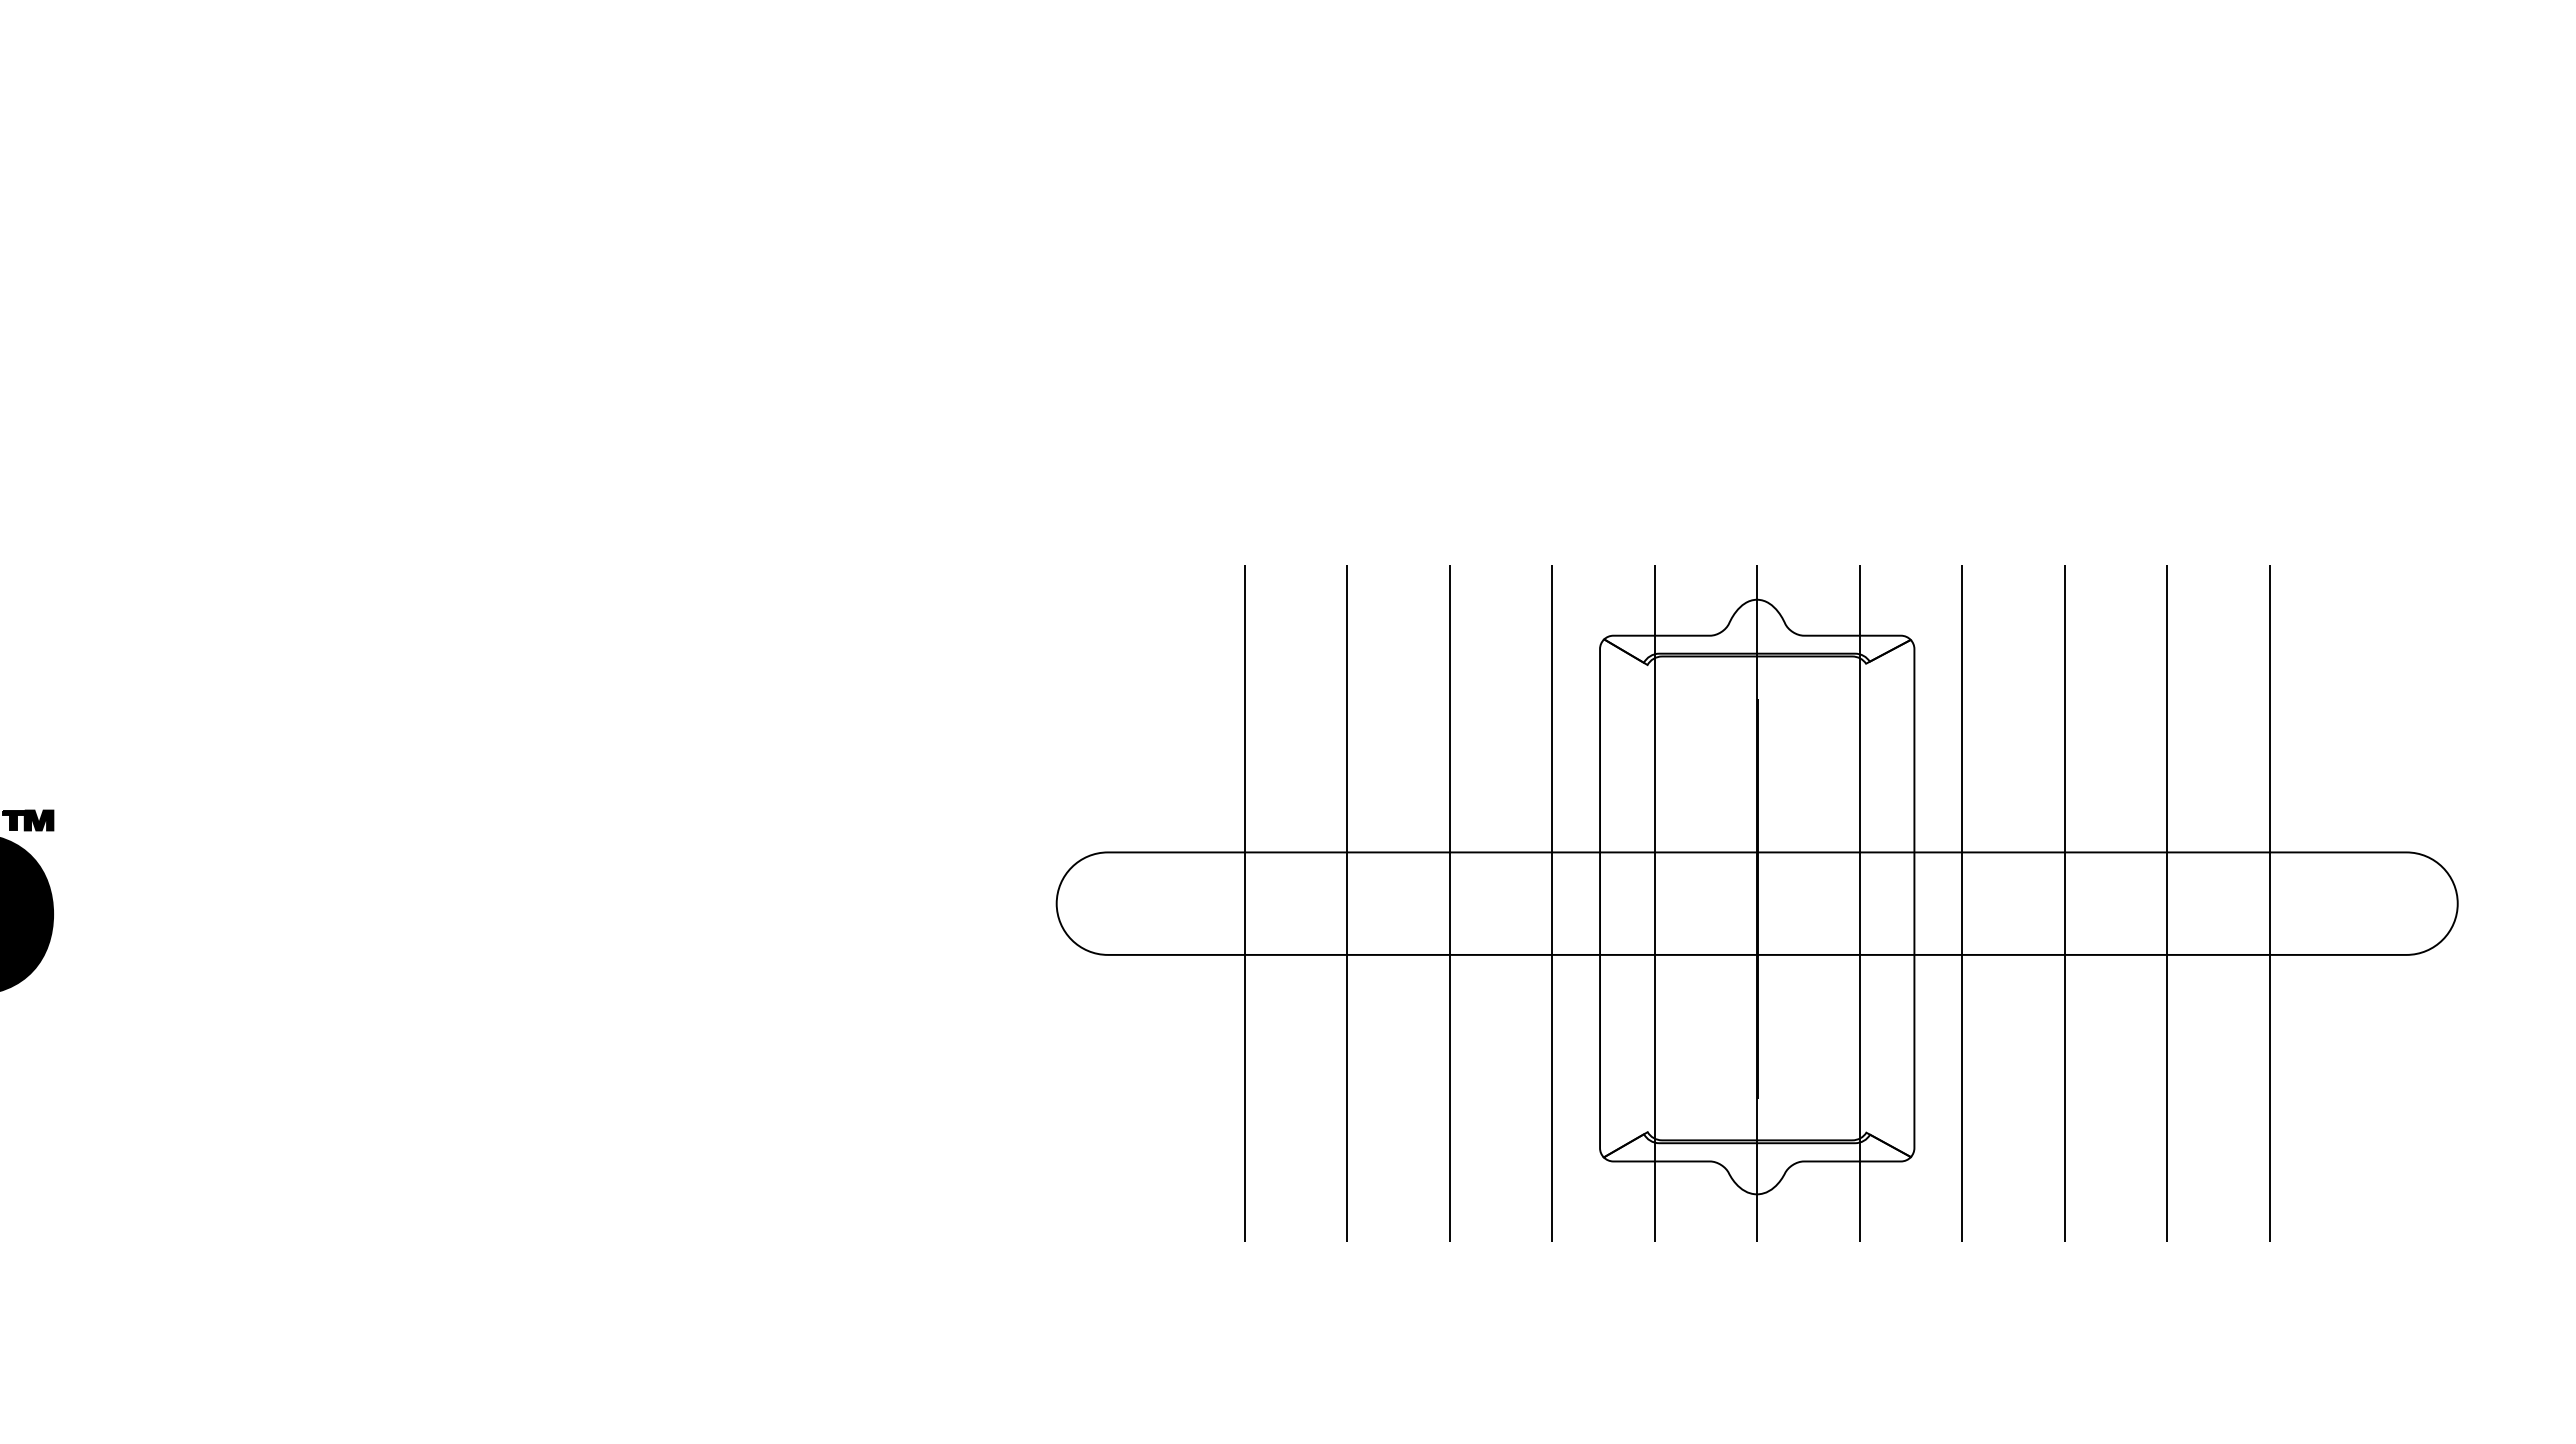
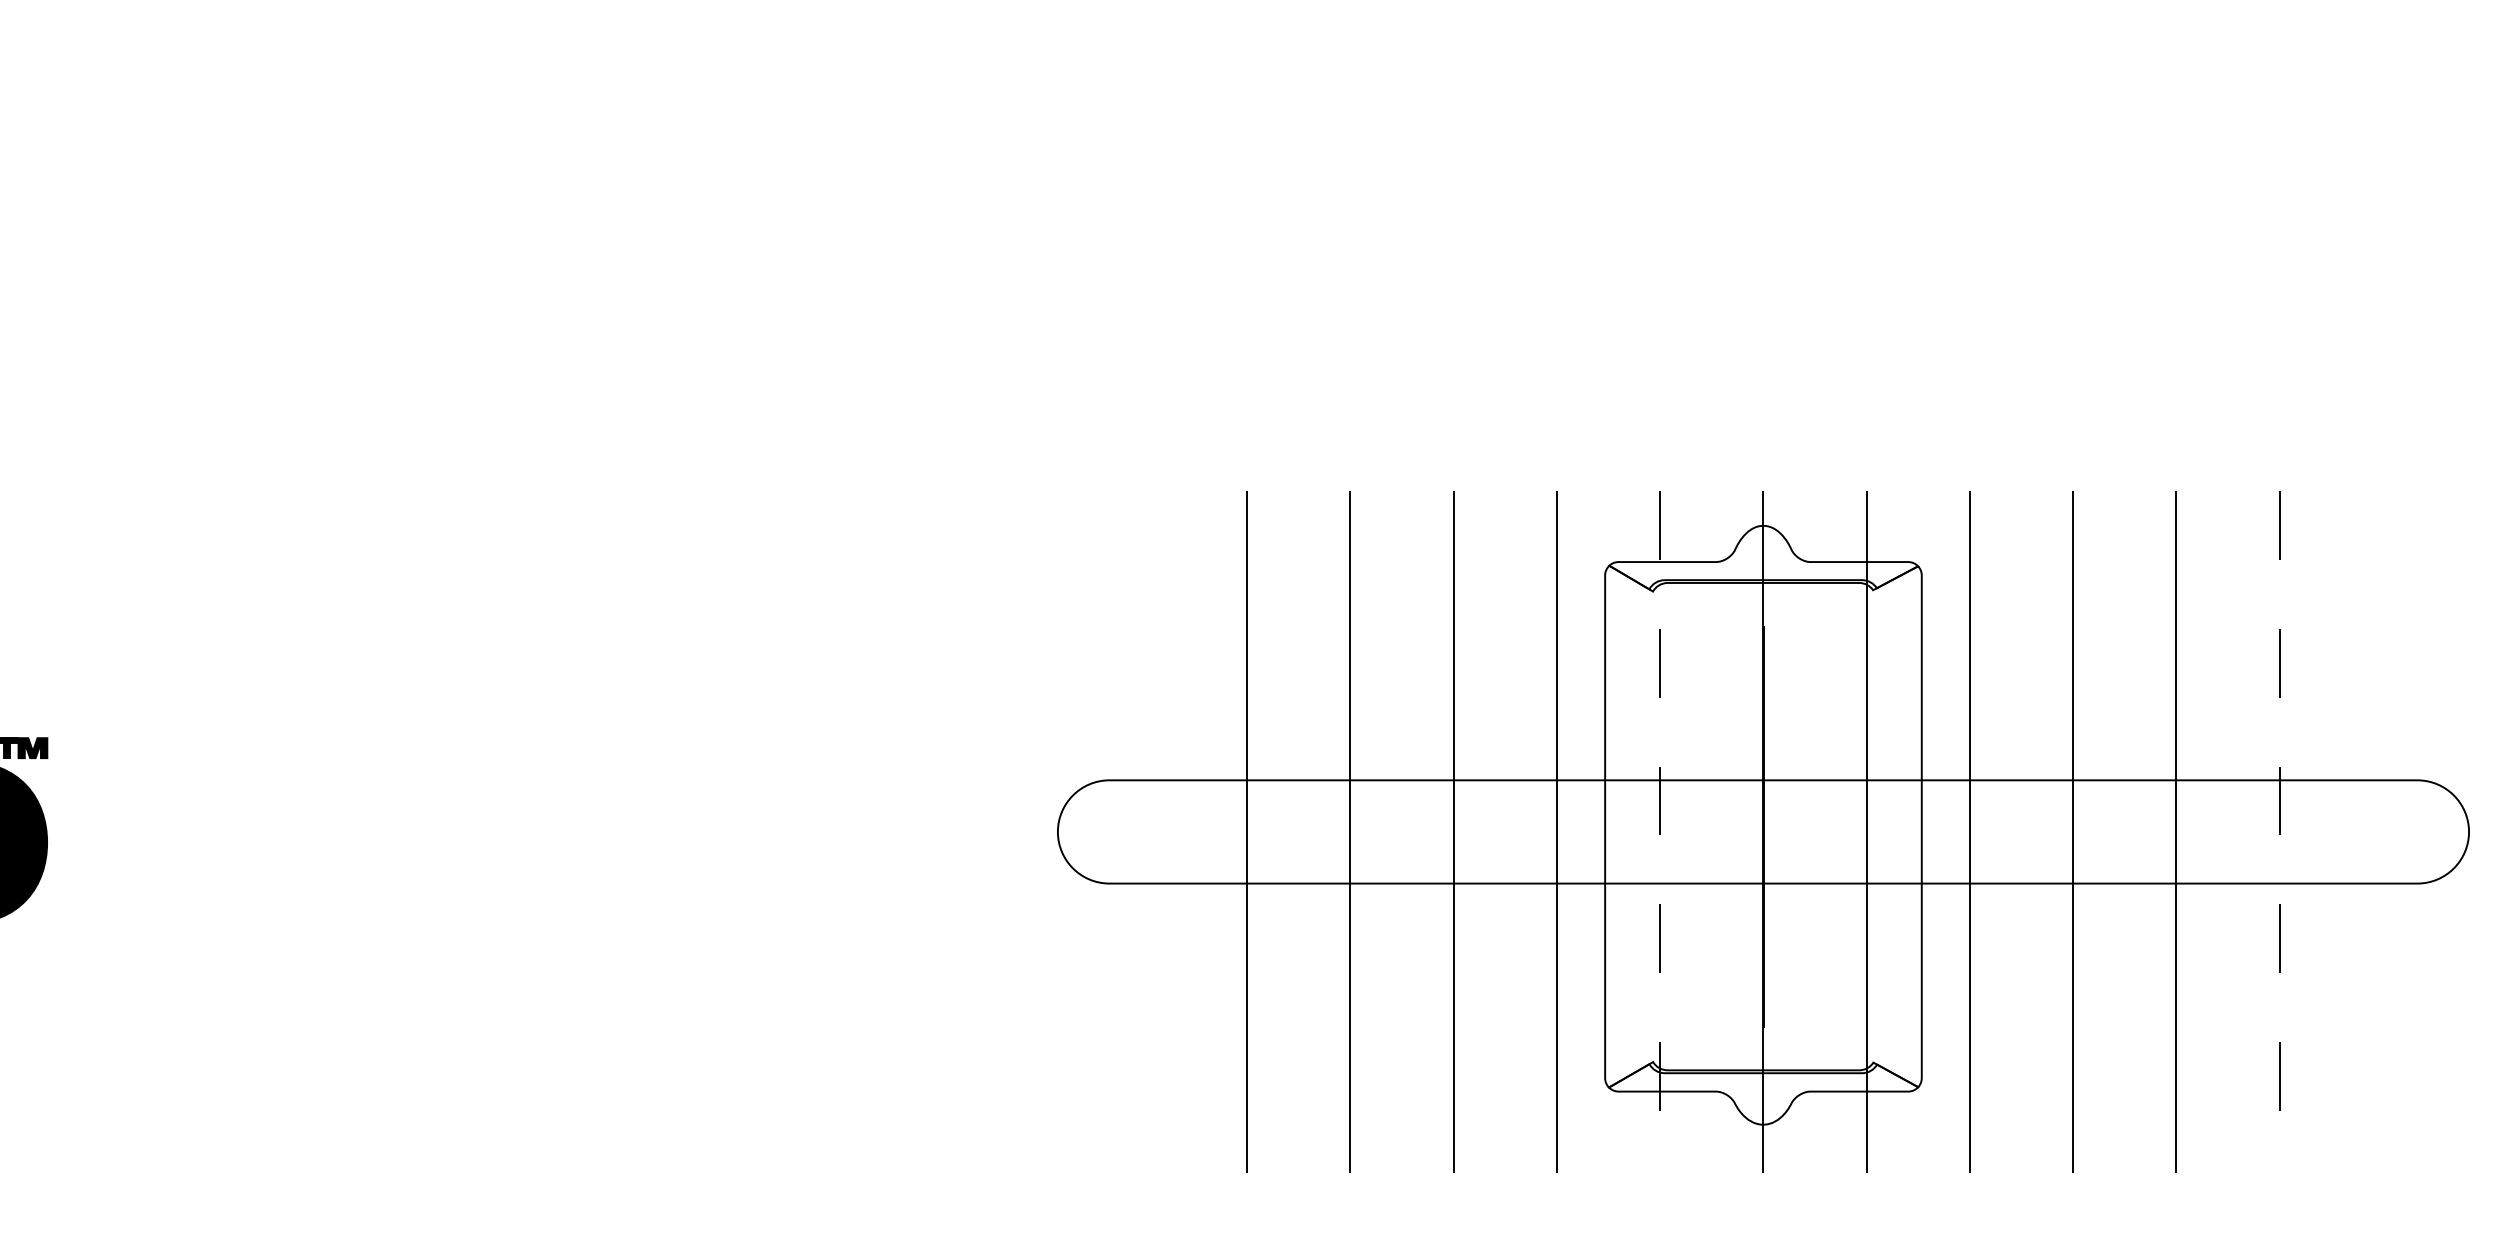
line: (1654, 904) -> (1659, 832), solid -> dashed
line: (2269, 904) -> (2279, 832), solid -> dashed

